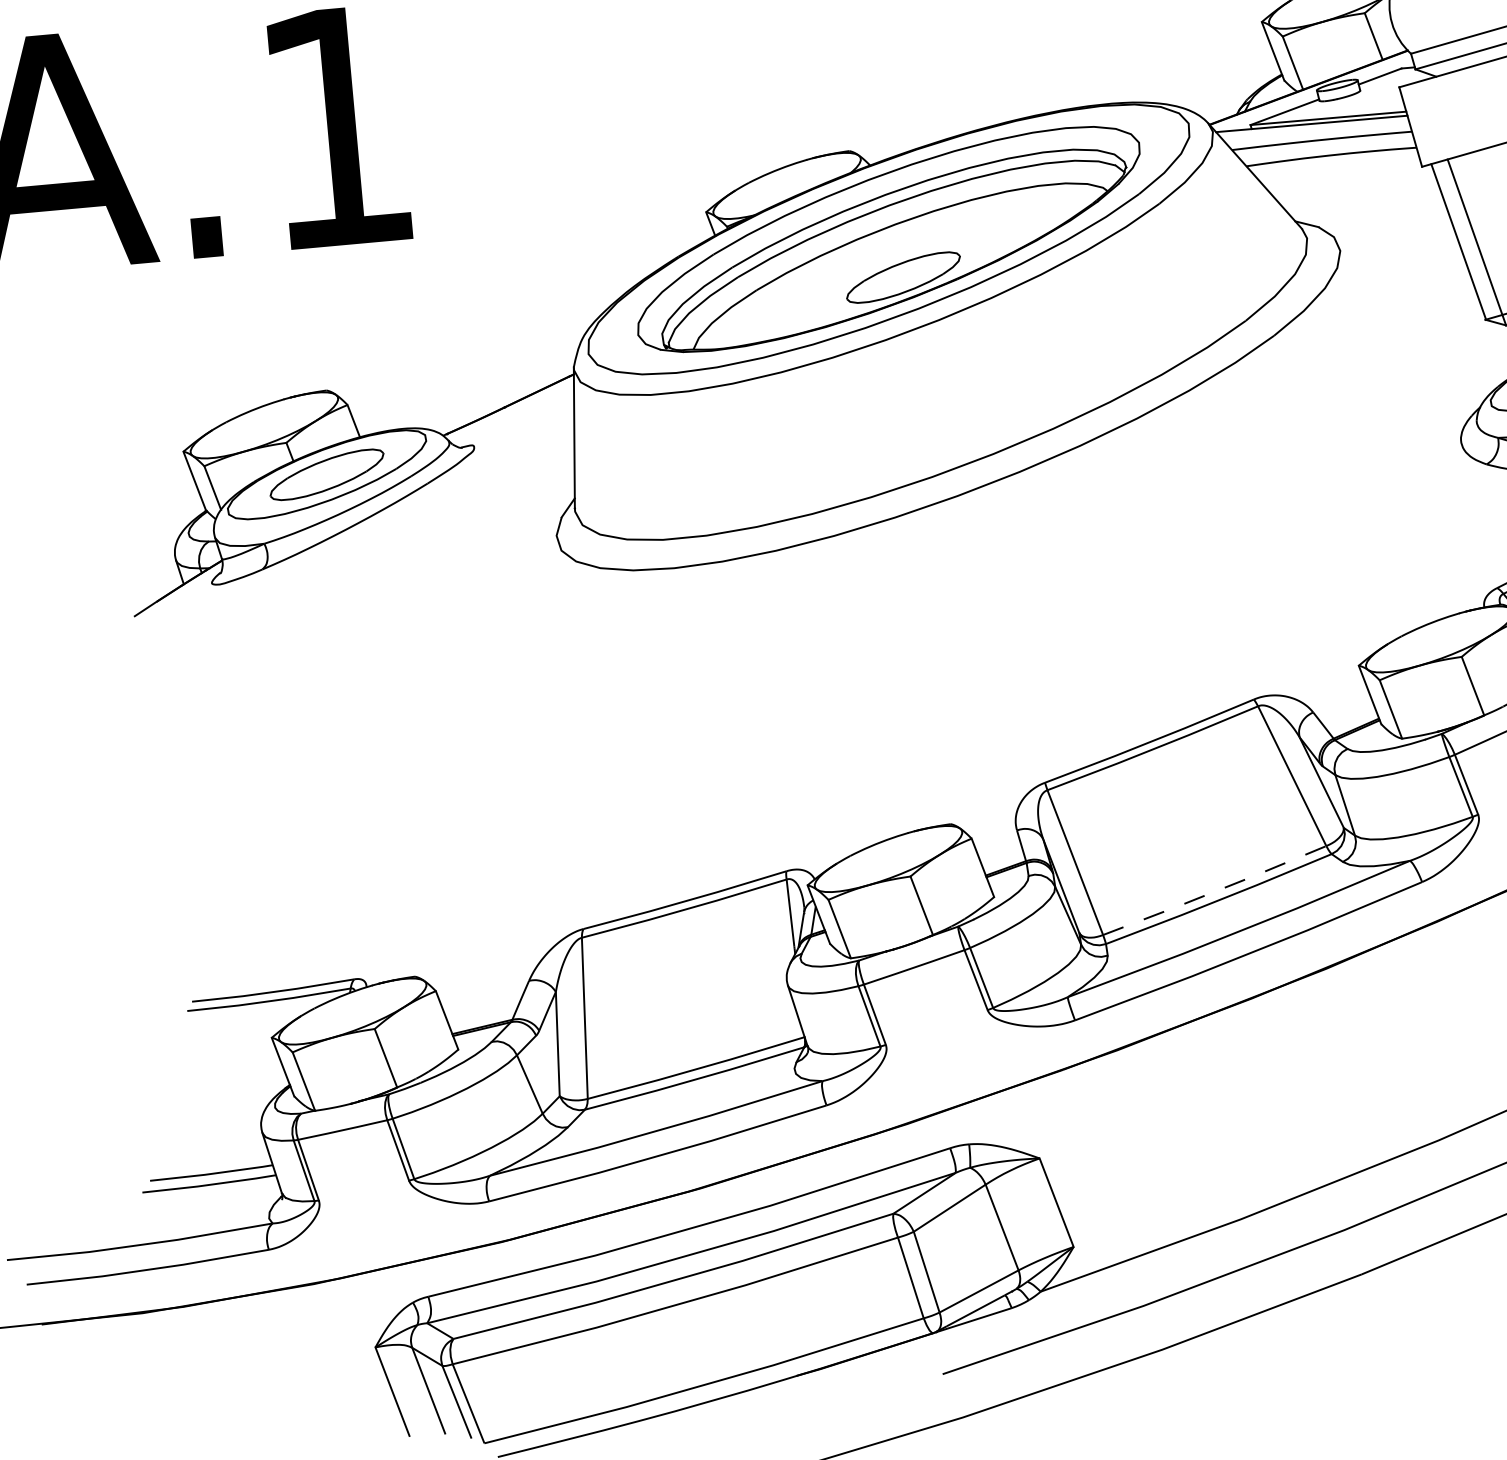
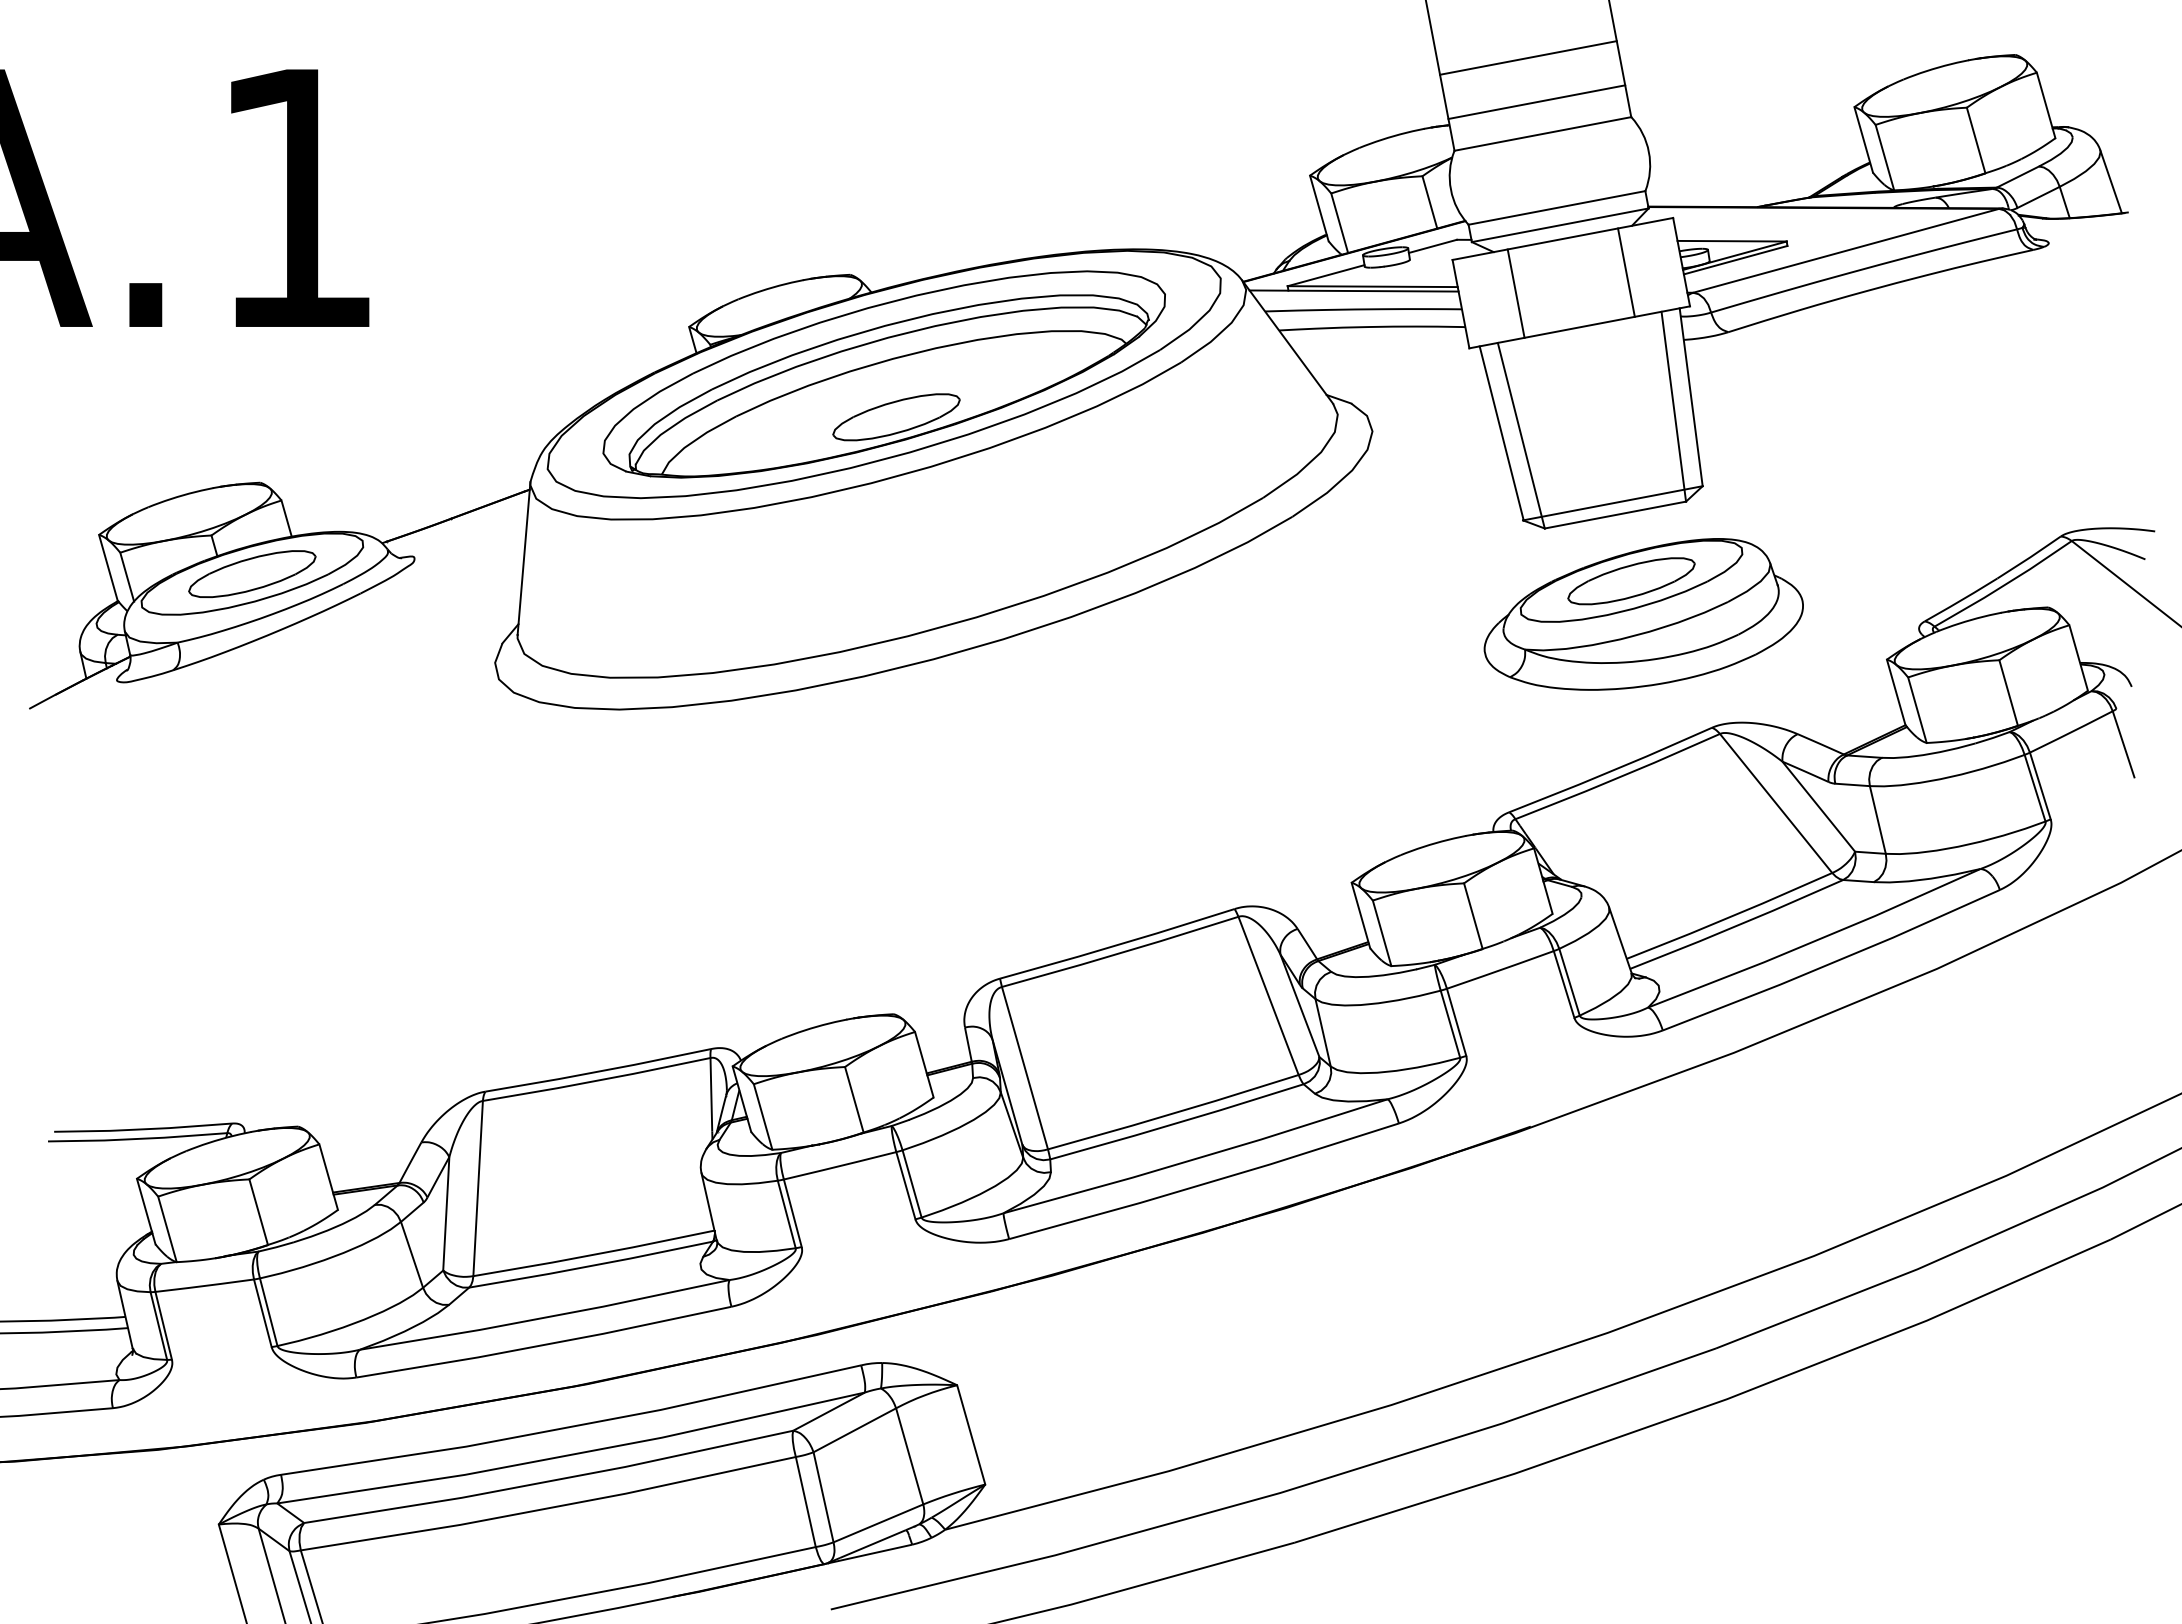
line: (1459, 112) -> (1515, 293), added
line: (1215, 891) -> (1173, 1113), dashed -> solid

